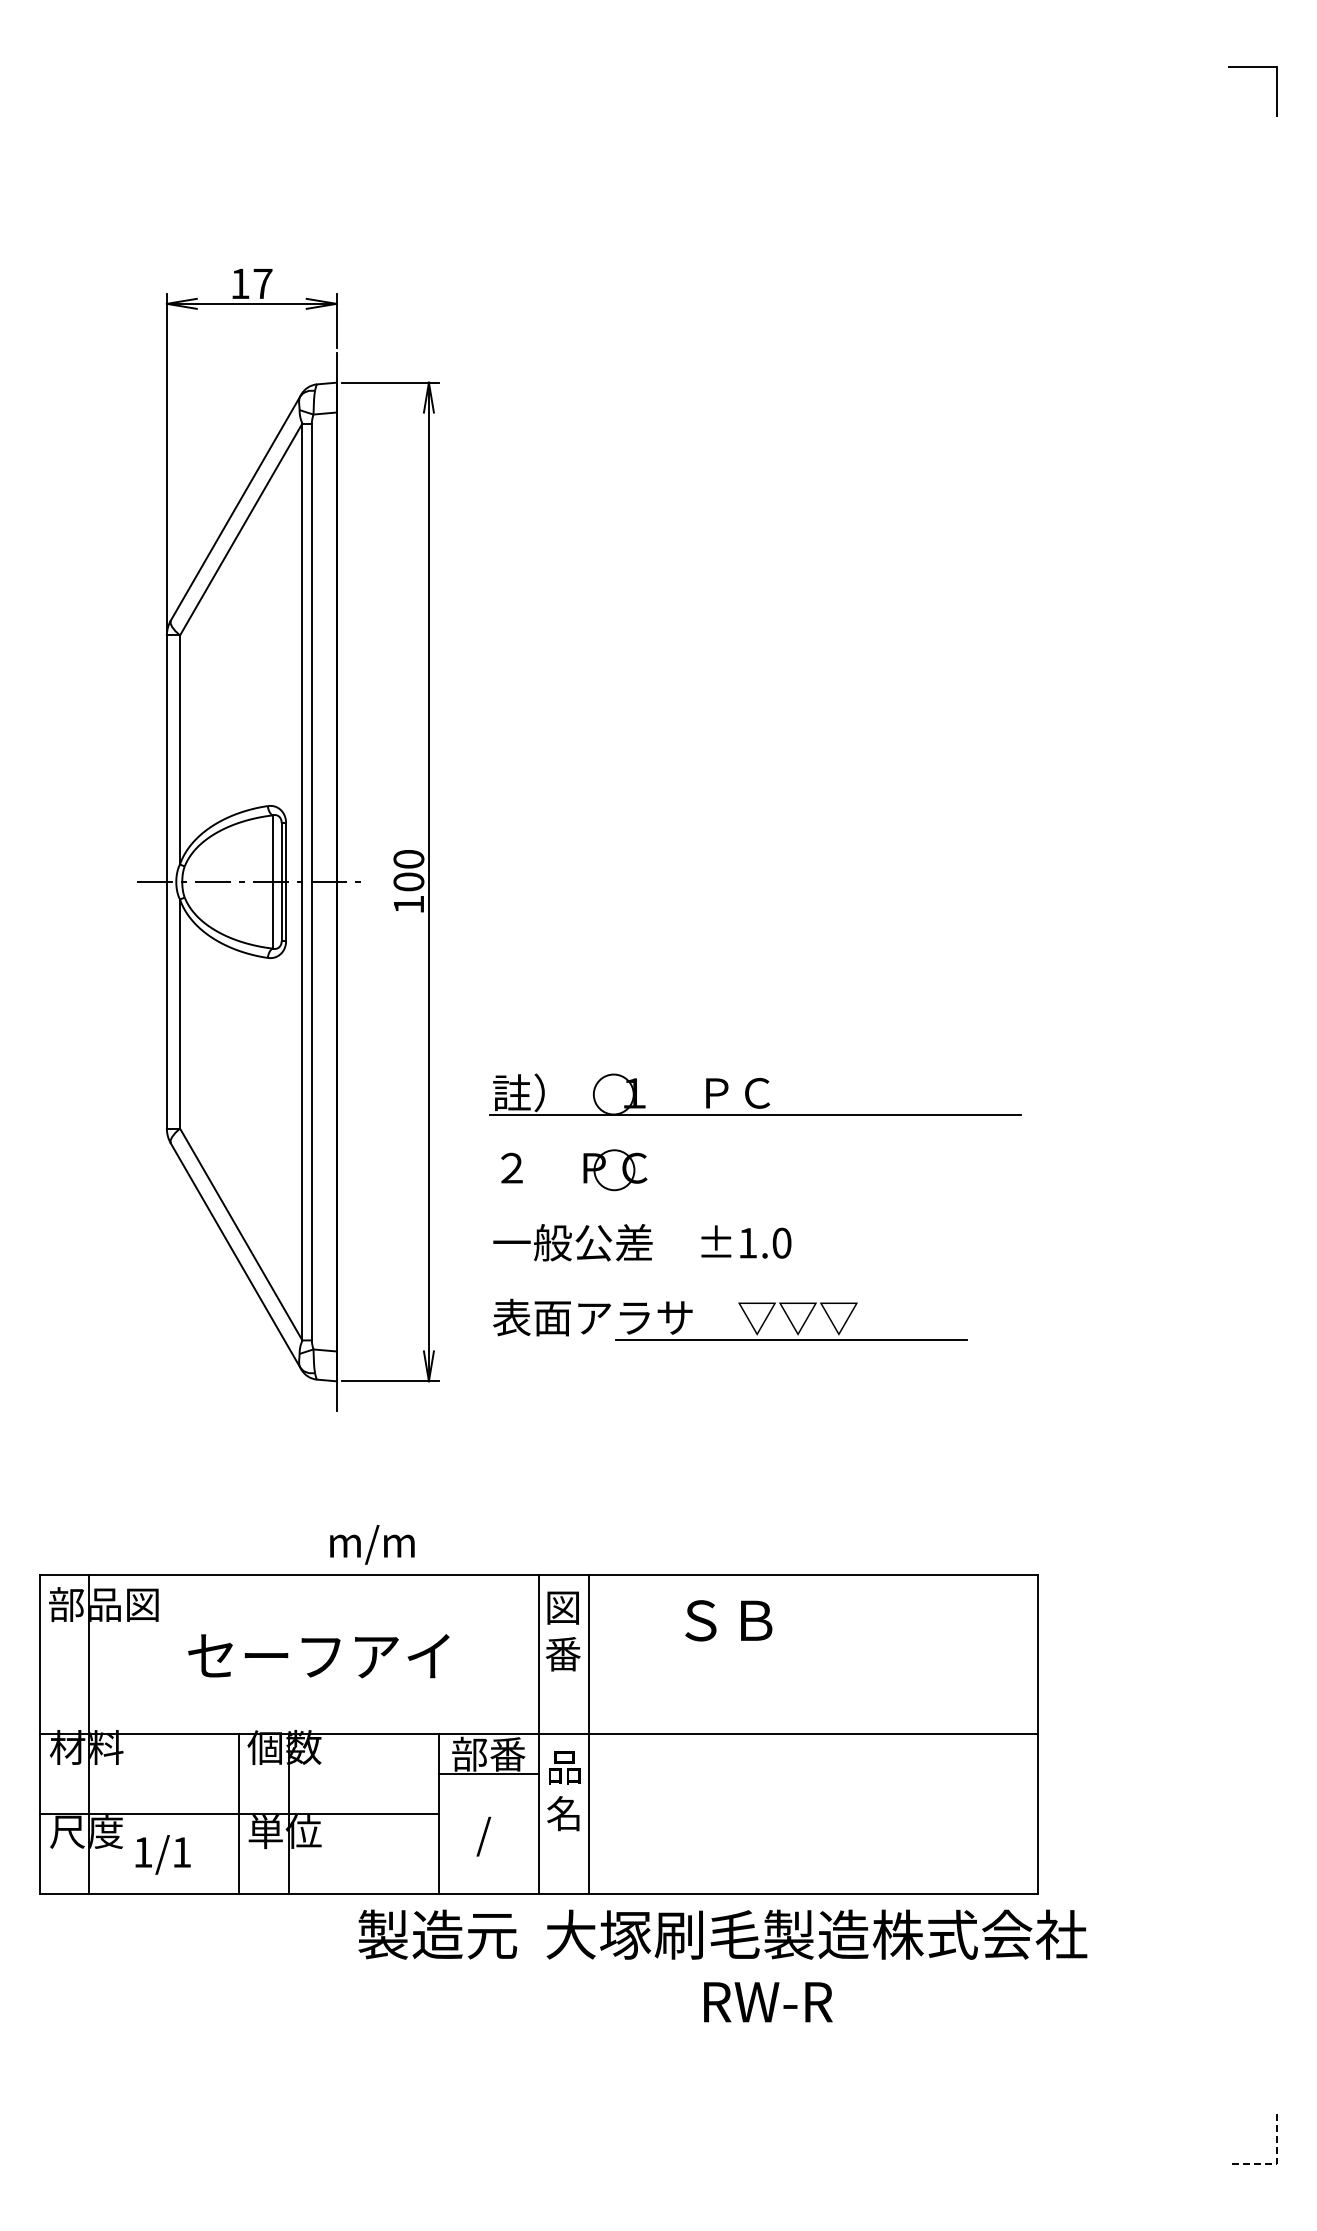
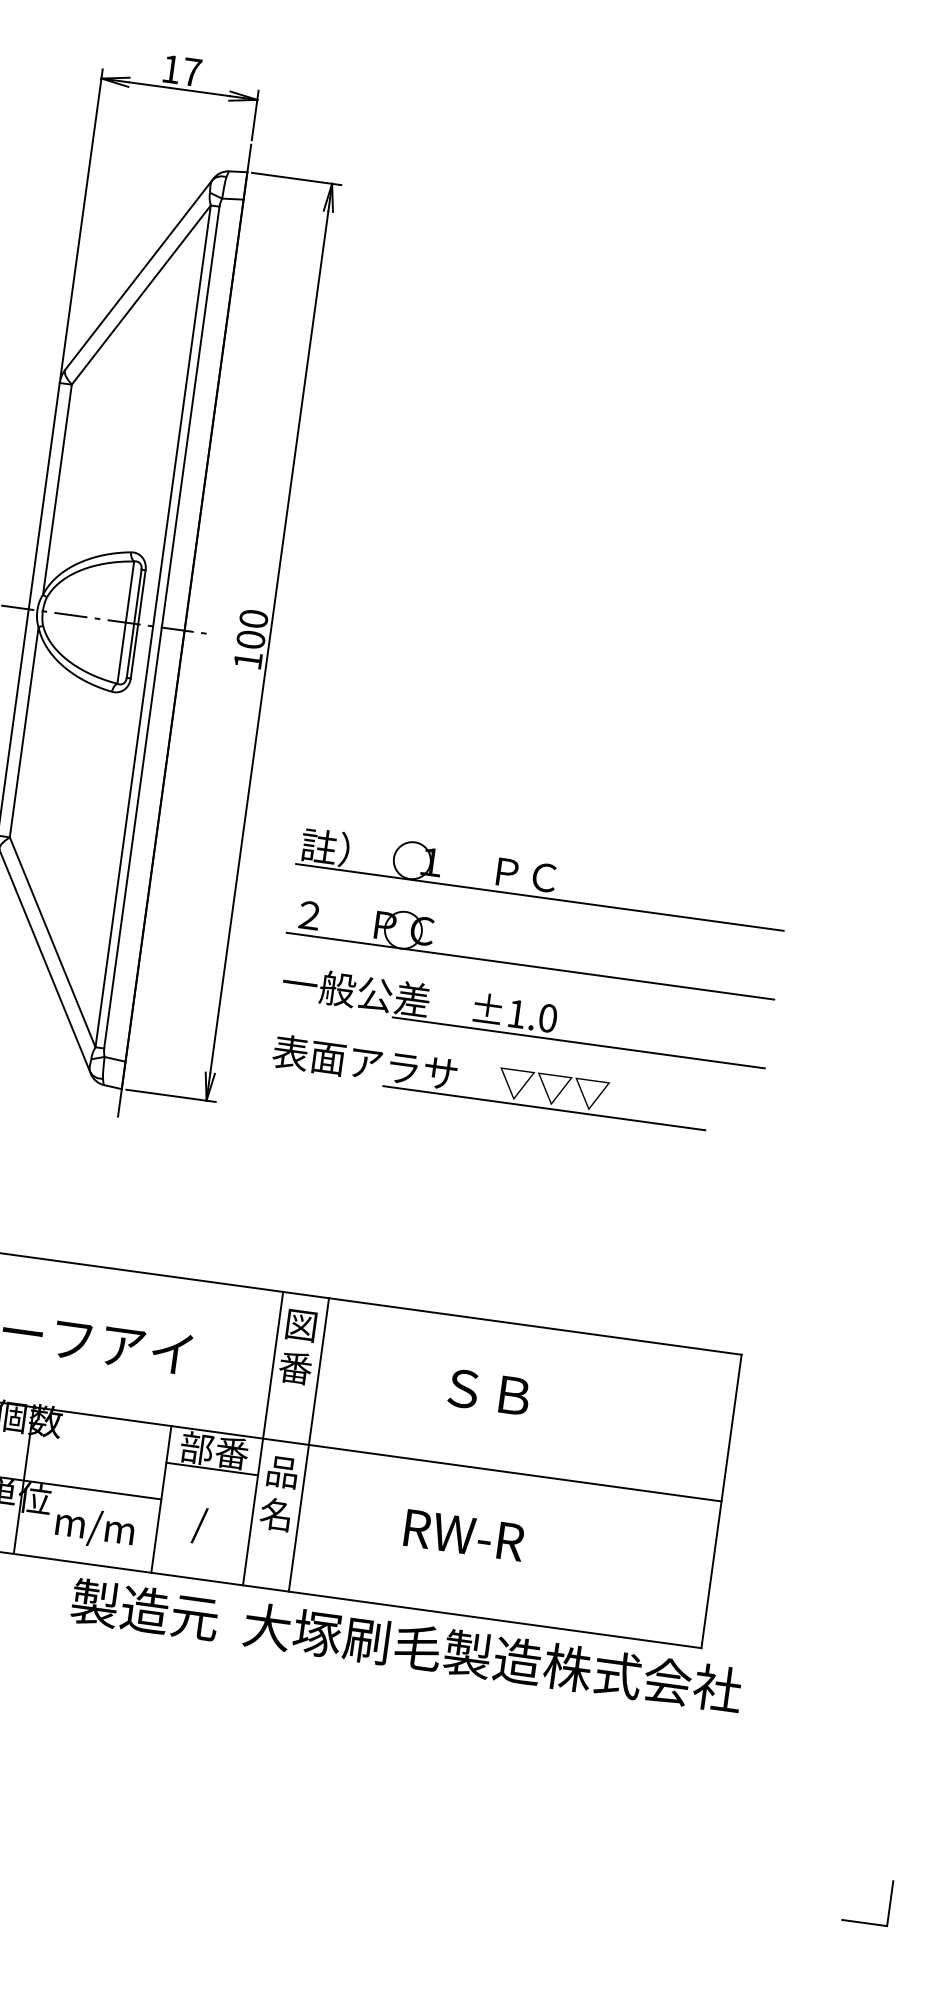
line: (755, 1190) -> (530, 966), added
line: (818, 1264) -> (578, 1042), added
text: (372, 1544) -> (95, 1528), moved
text: (728, 1620) -> (488, 1392), moved
text: (768, 2002) -> (464, 1535), moved
line: (1277, 2164) -> (887, 1926), dashed -> solid

